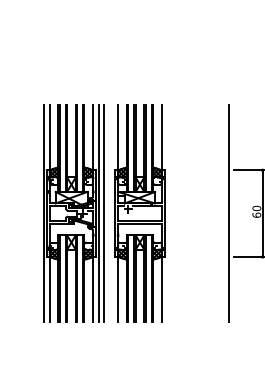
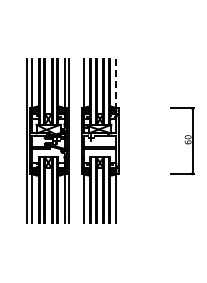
line: (161, 138) -> (116, 84), solid -> dashed
line: (104, 214) -> (73, 141), removed
line: (229, 214) -> (167, 141), removed

